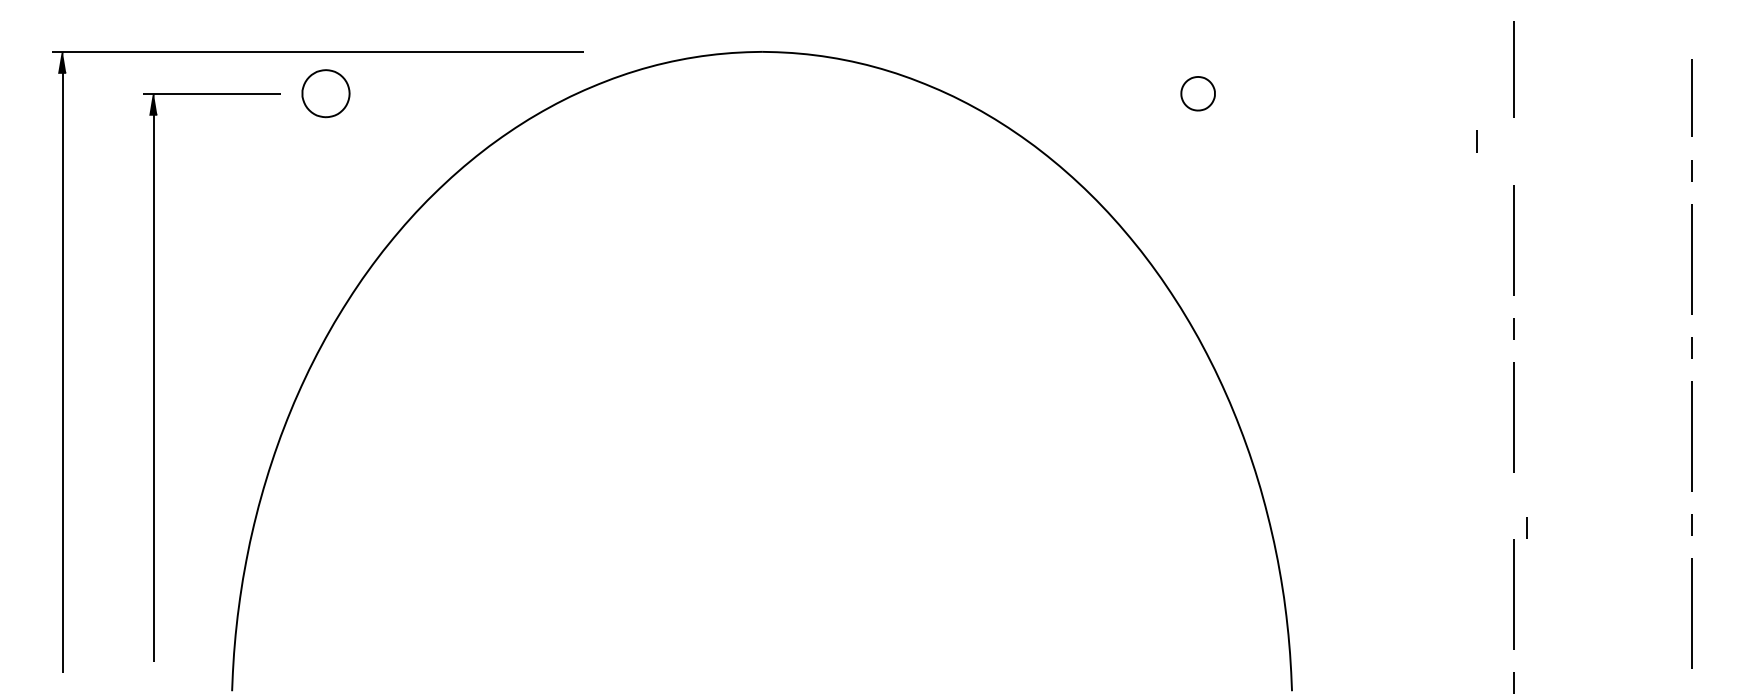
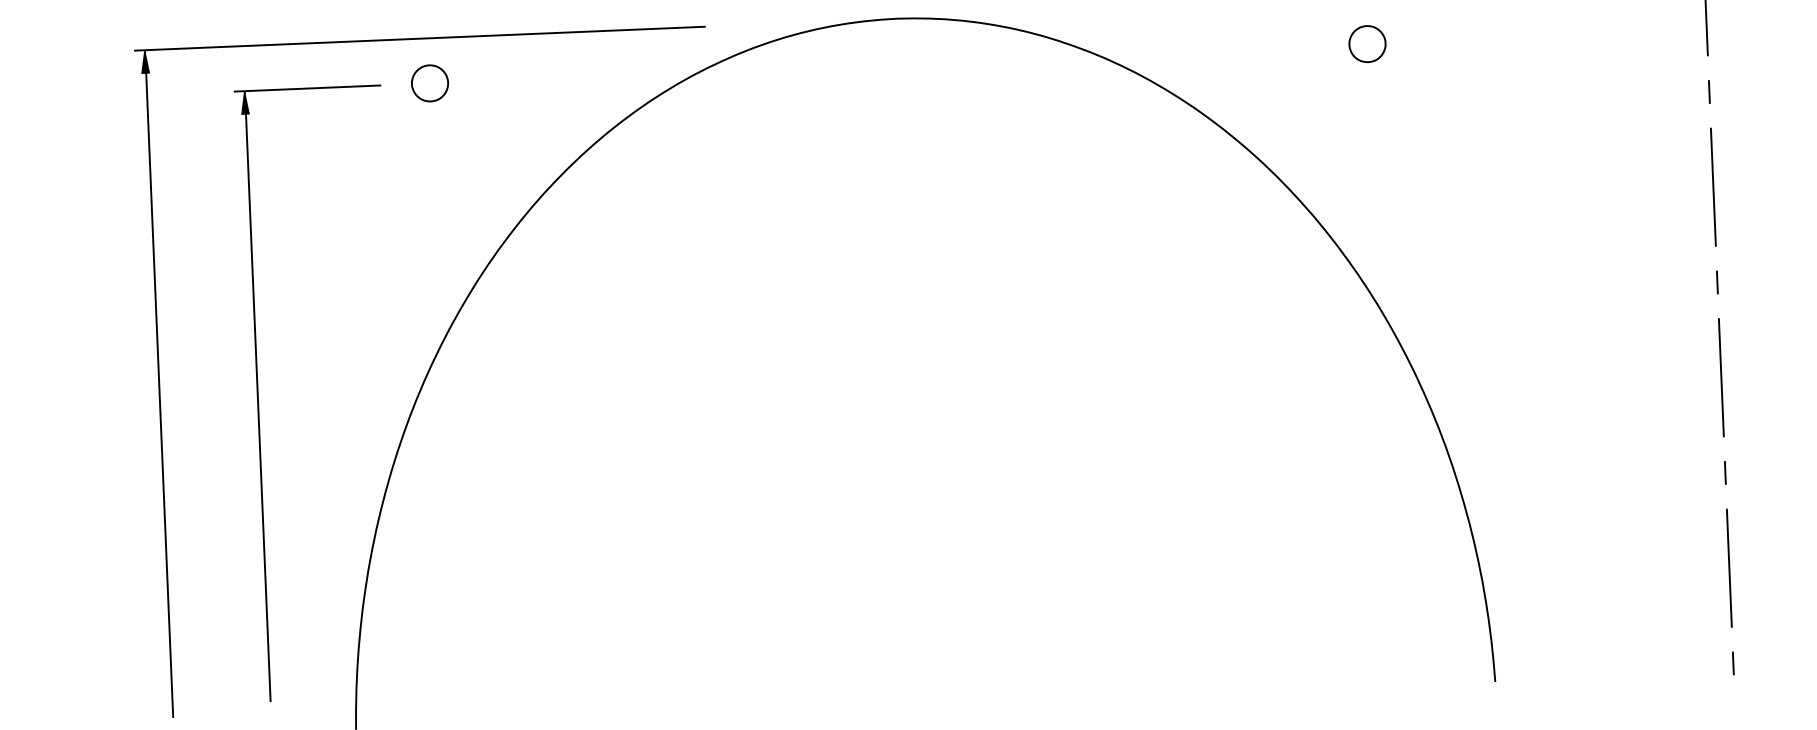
part: (325, 93) -> (429, 83), size x0.71
line: (1476, 141) -> (1709, 91), moved
line: (1526, 527) -> (1724, 472), moved

